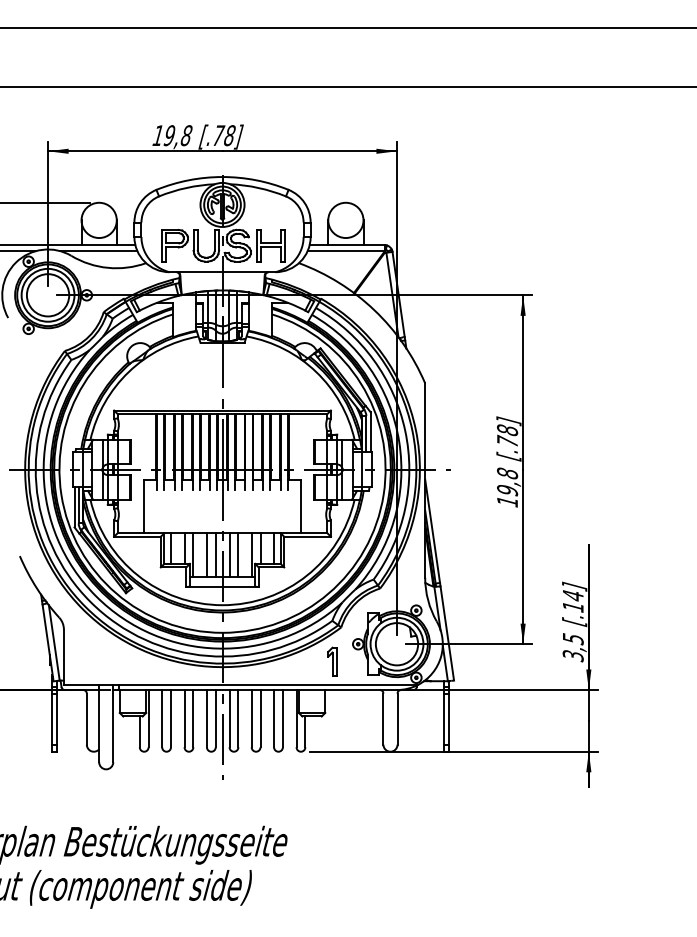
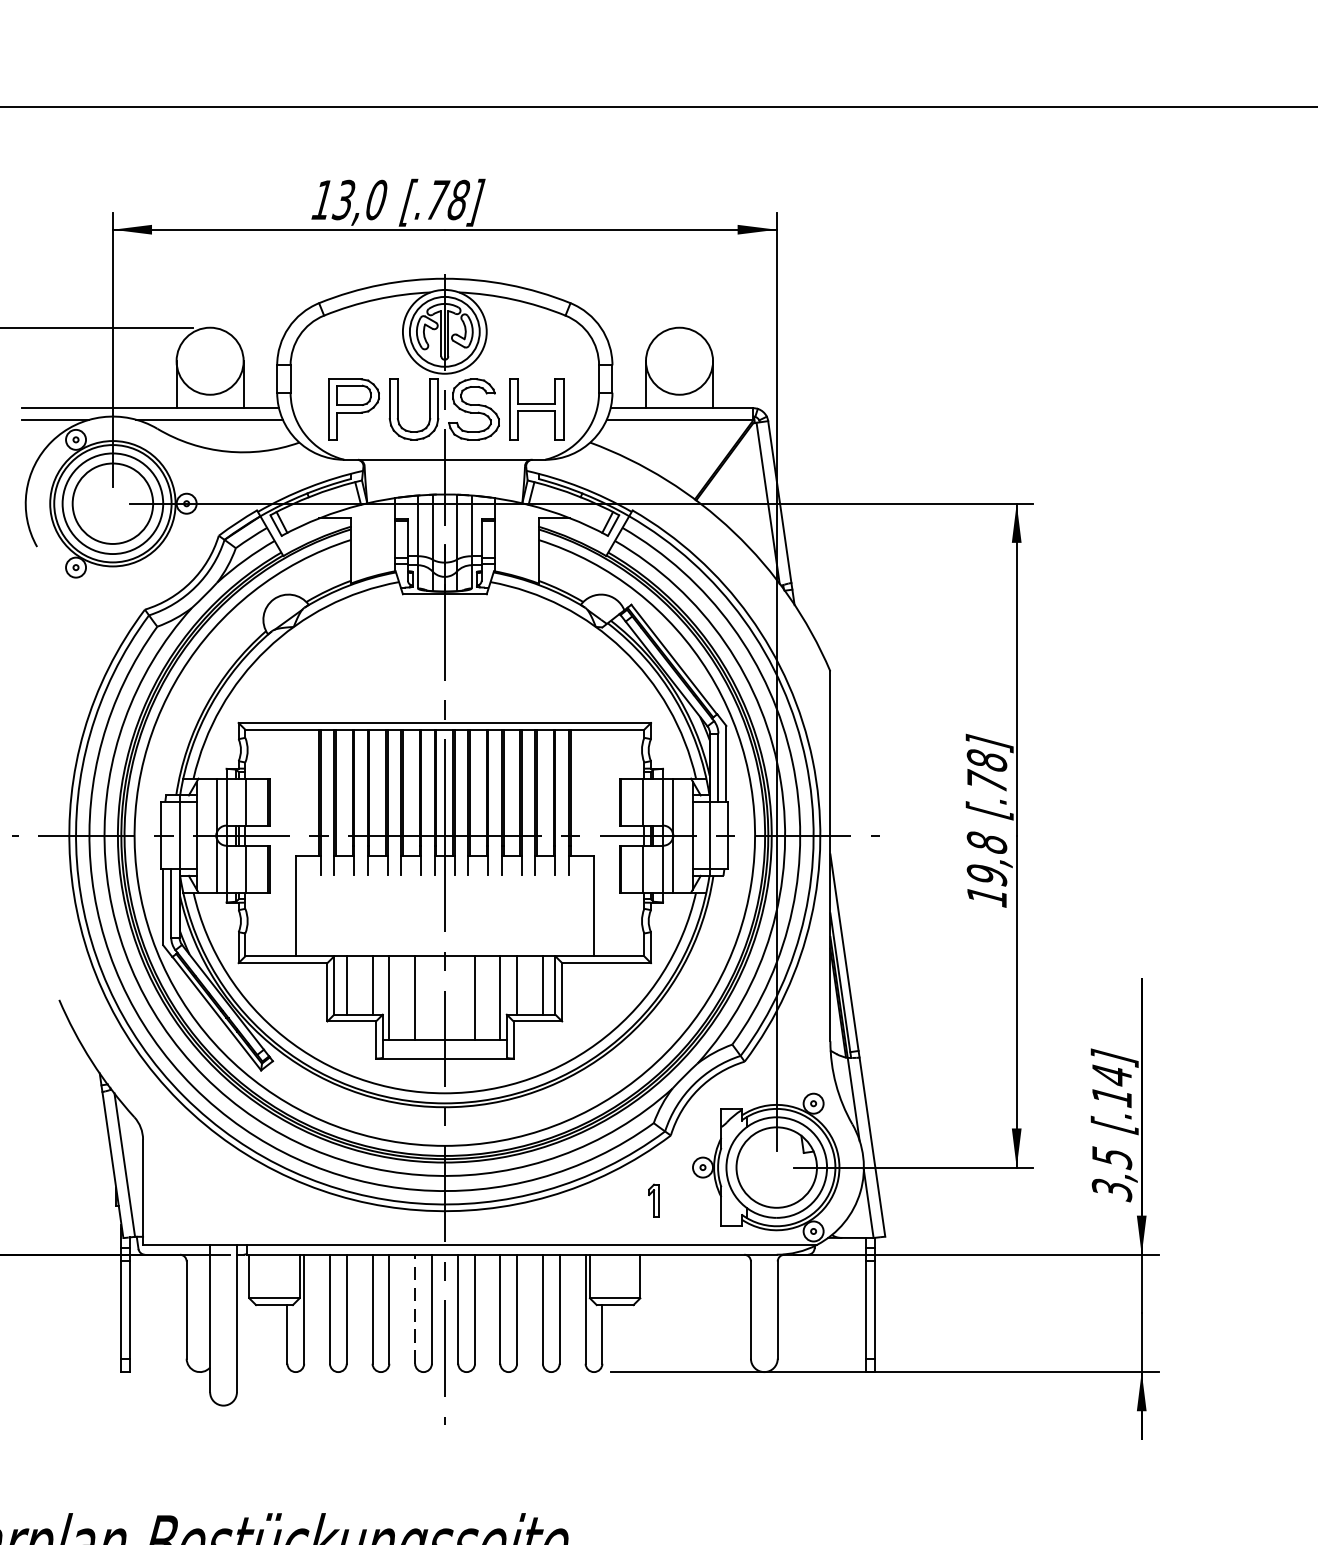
text: (177, 135) -> (359, 199), 19,8 -> 13,0
line: (215, 555) -> (431, 998), removed
line: (229, 555) -> (458, 998), removed
part: (332, 661) -> (654, 1200), size x0.6
line: (206, 718) -> (414, 1308), solid -> dashed

